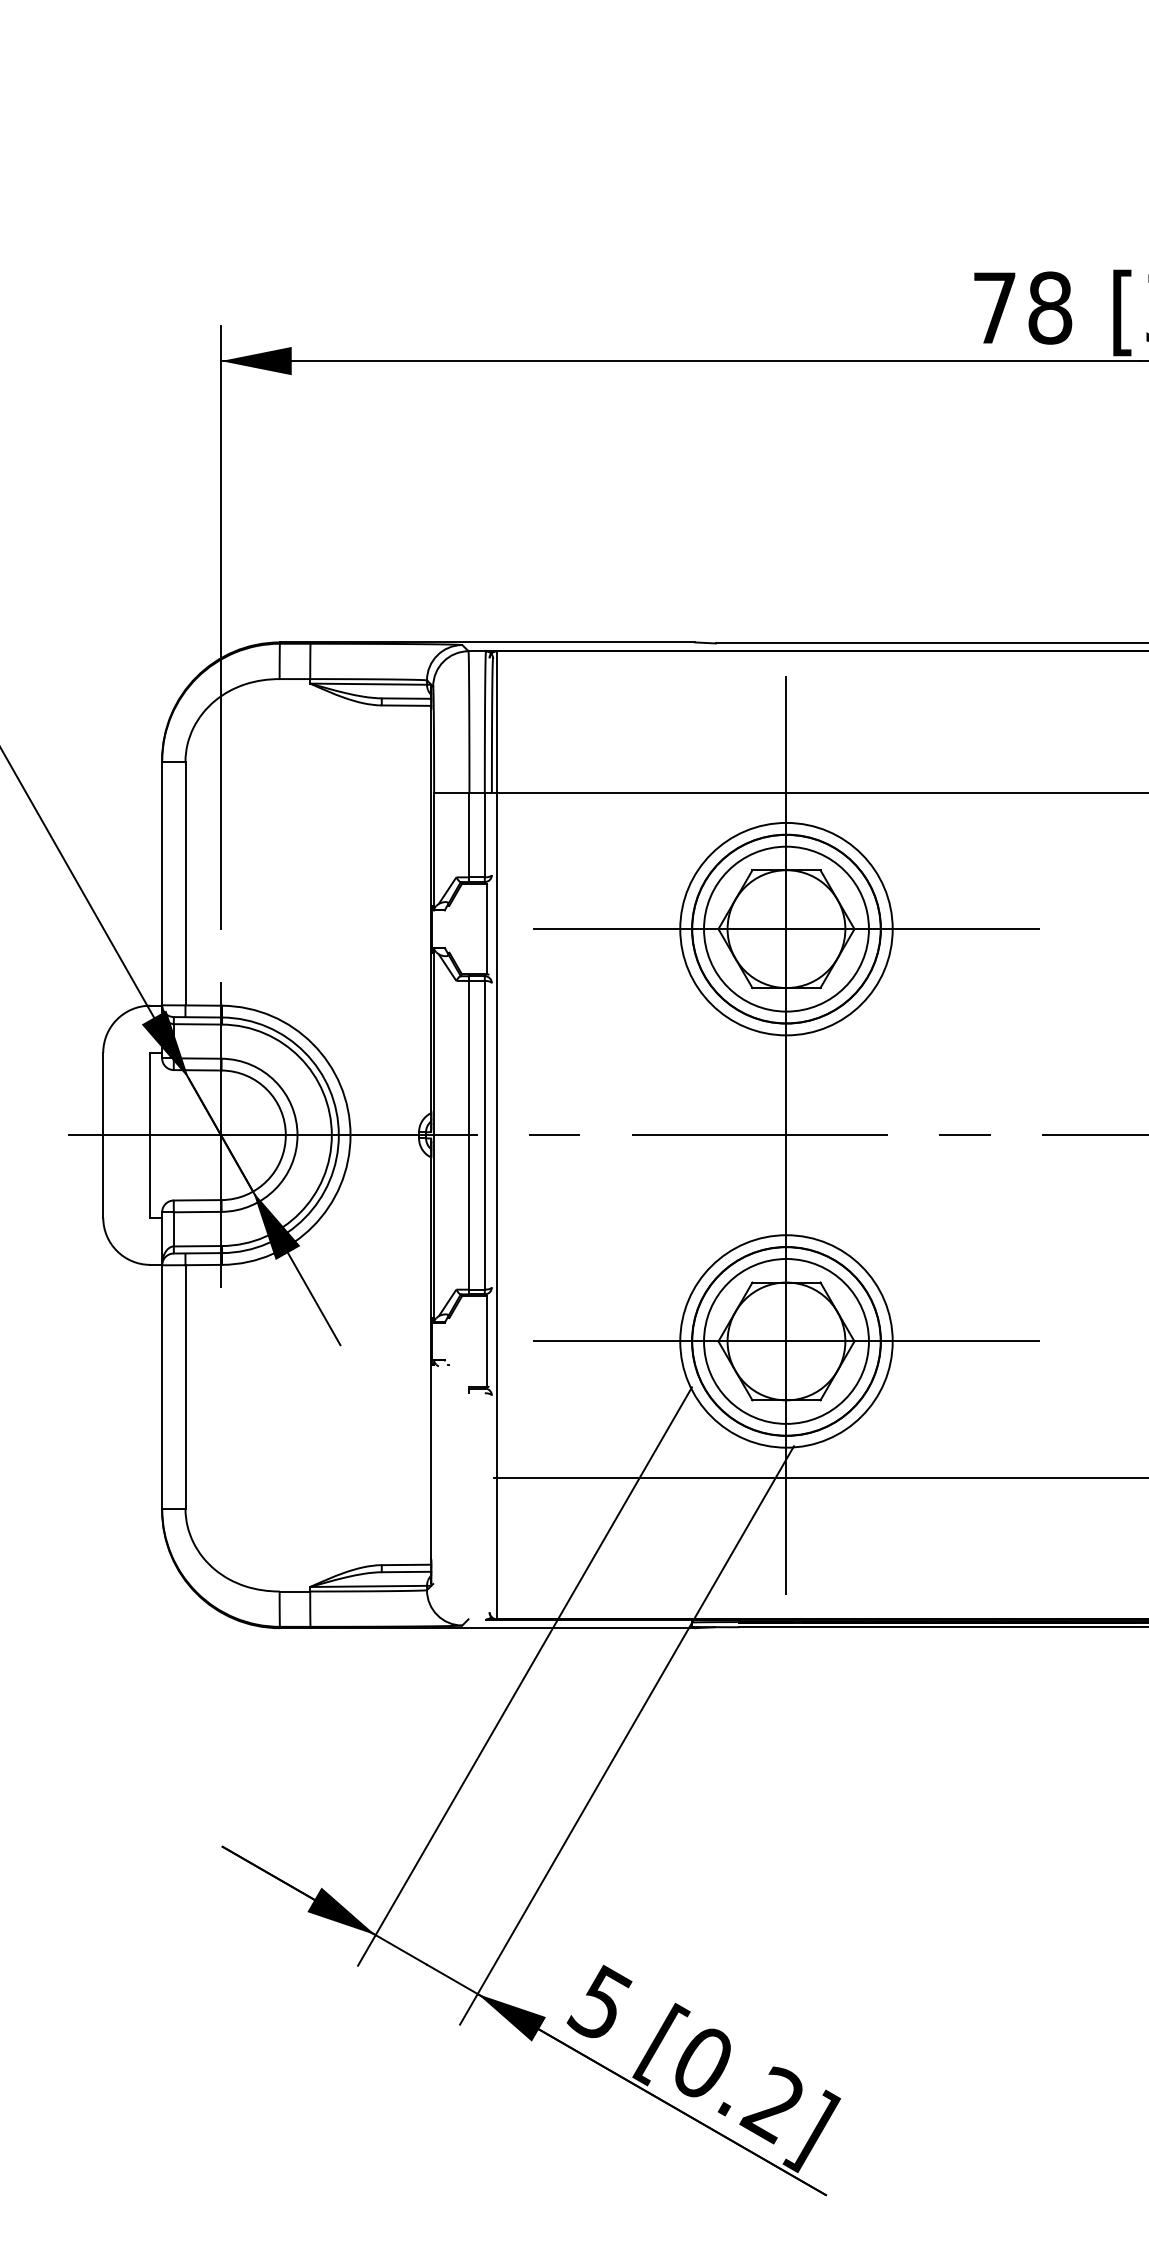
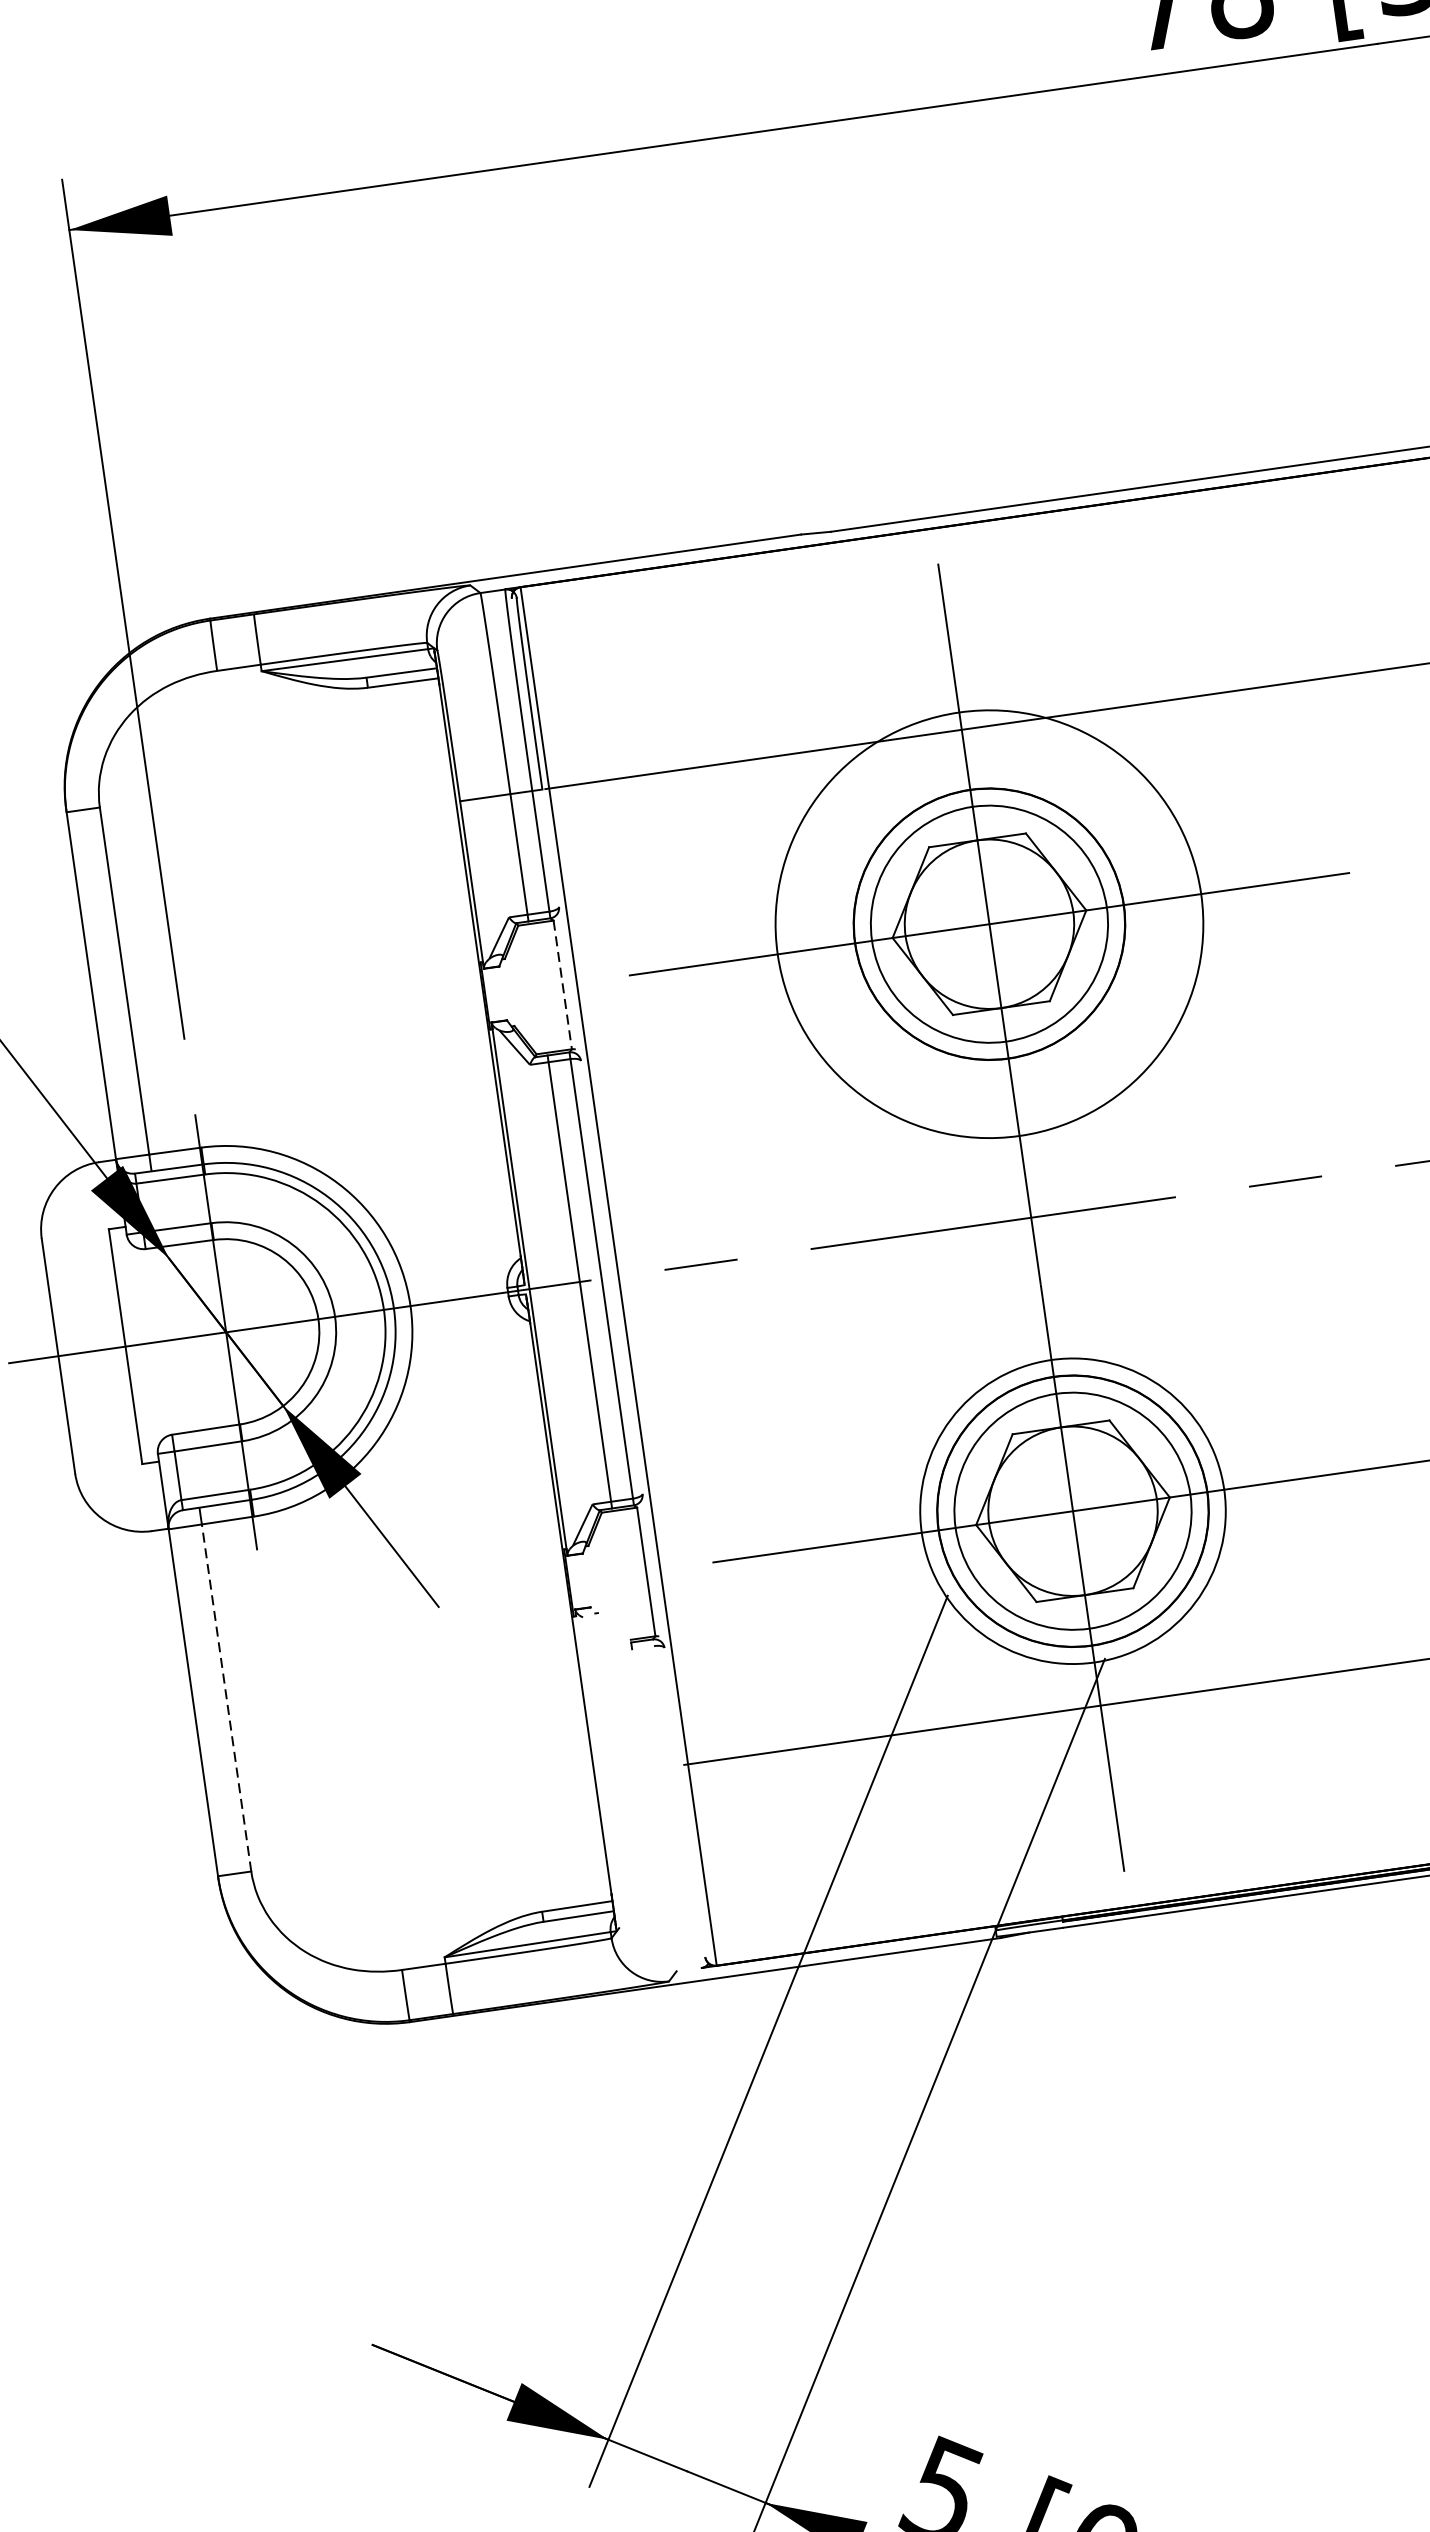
circle: (786, 928) -> (989, 923), size x1.4
line: (486, 929) -> (562, 985), solid -> dashed
line: (185, 1387) -> (226, 1698), solid -> dashed

